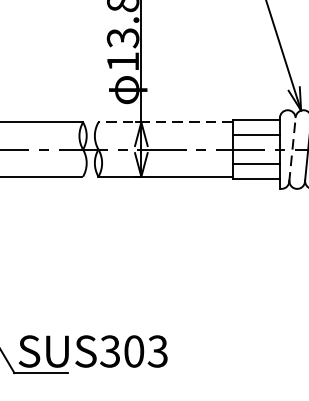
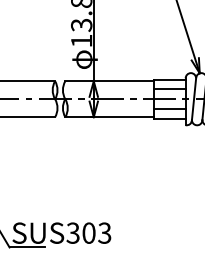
line: (165, 122) -> (109, 81), dashed -> solid
line: (293, 148) -> (194, 98), dashed -> solid

